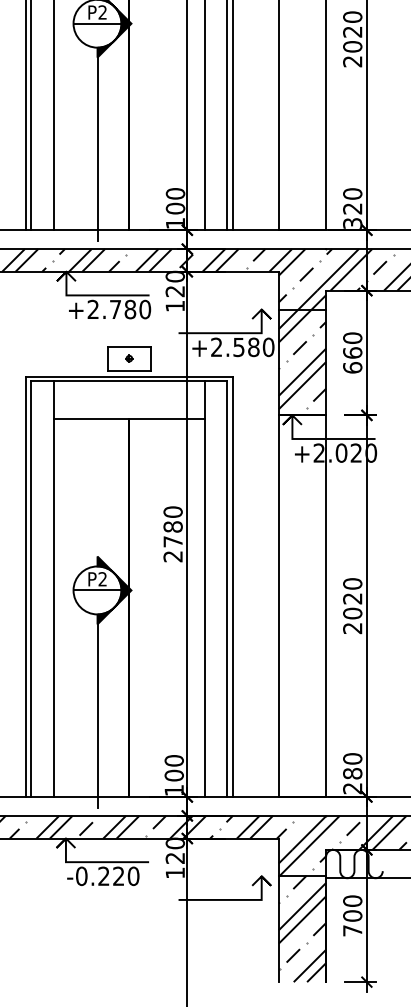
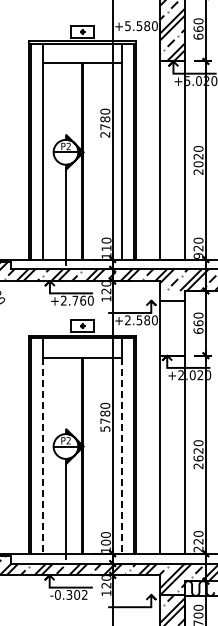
text: (175, 208) -> (106, 248), 100 -> 110
text: (352, 222) -> (198, 255), 320 -> 920
text: (131, 309) -> (83, 300), +2.780 -> +2.760
hatch: (302, 351) -> (172, 322), removed
text: (173, 555) -> (105, 428), 2780 -> 5780
line: (54, 609) -> (43, 456), solid -> dashed
line: (204, 609) -> (121, 456), solid -> dashed
text: (352, 613) -> (198, 458), 2020 -> 2620
text: (352, 773) -> (198, 541), 280 -> 220
text: (117, 875) -> (76, 594), -0.220 -> -0.302

